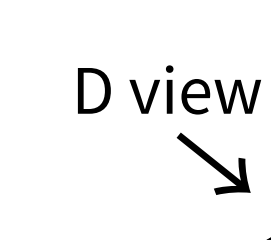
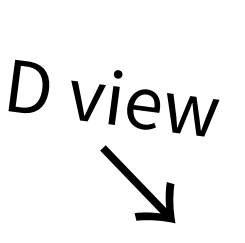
text: (213, 163) -> (137, 184), moved

